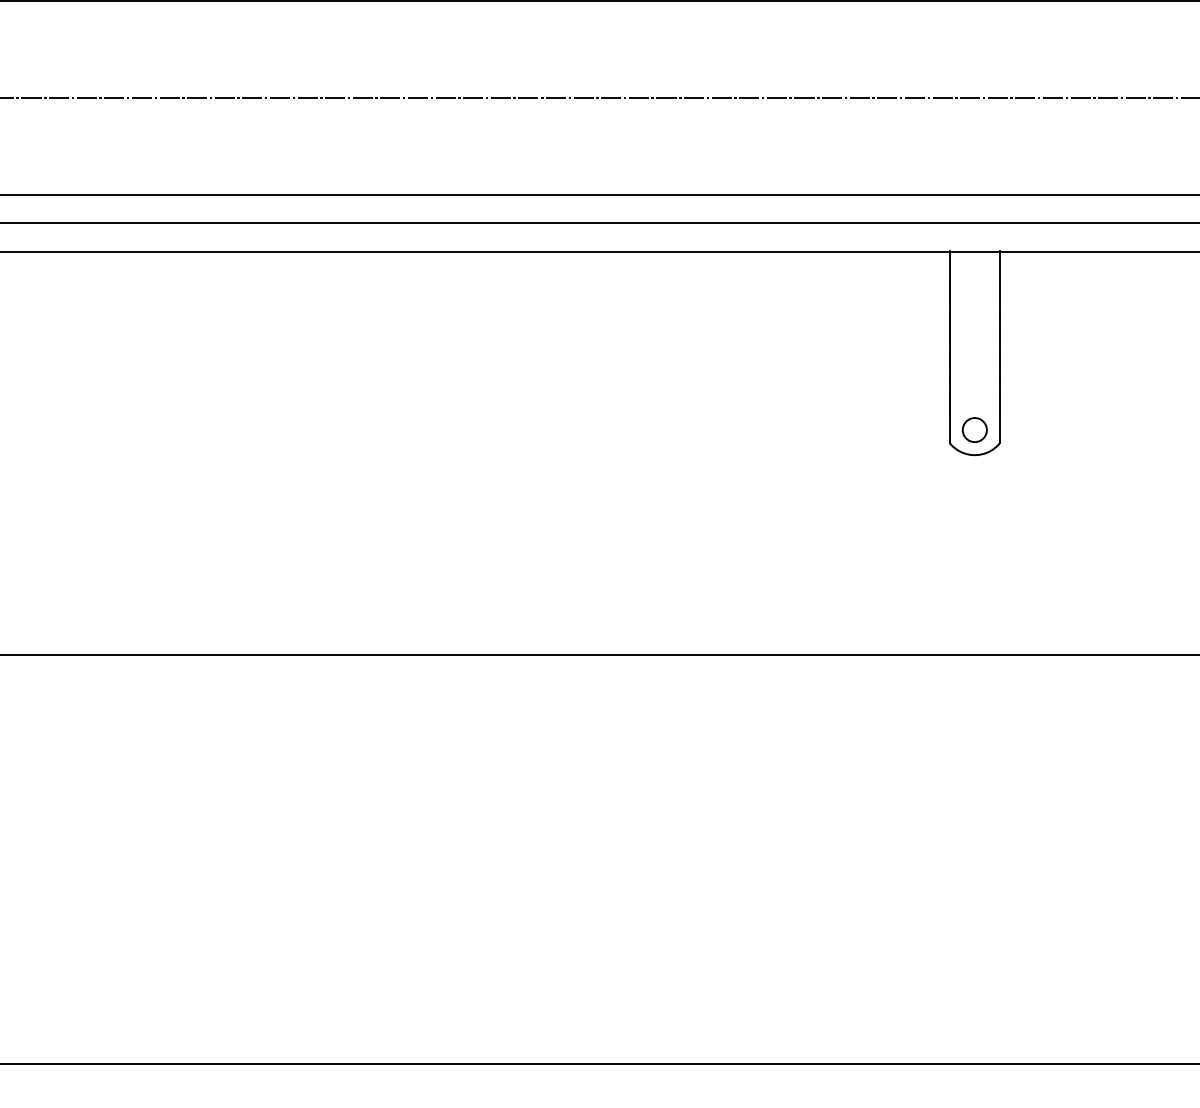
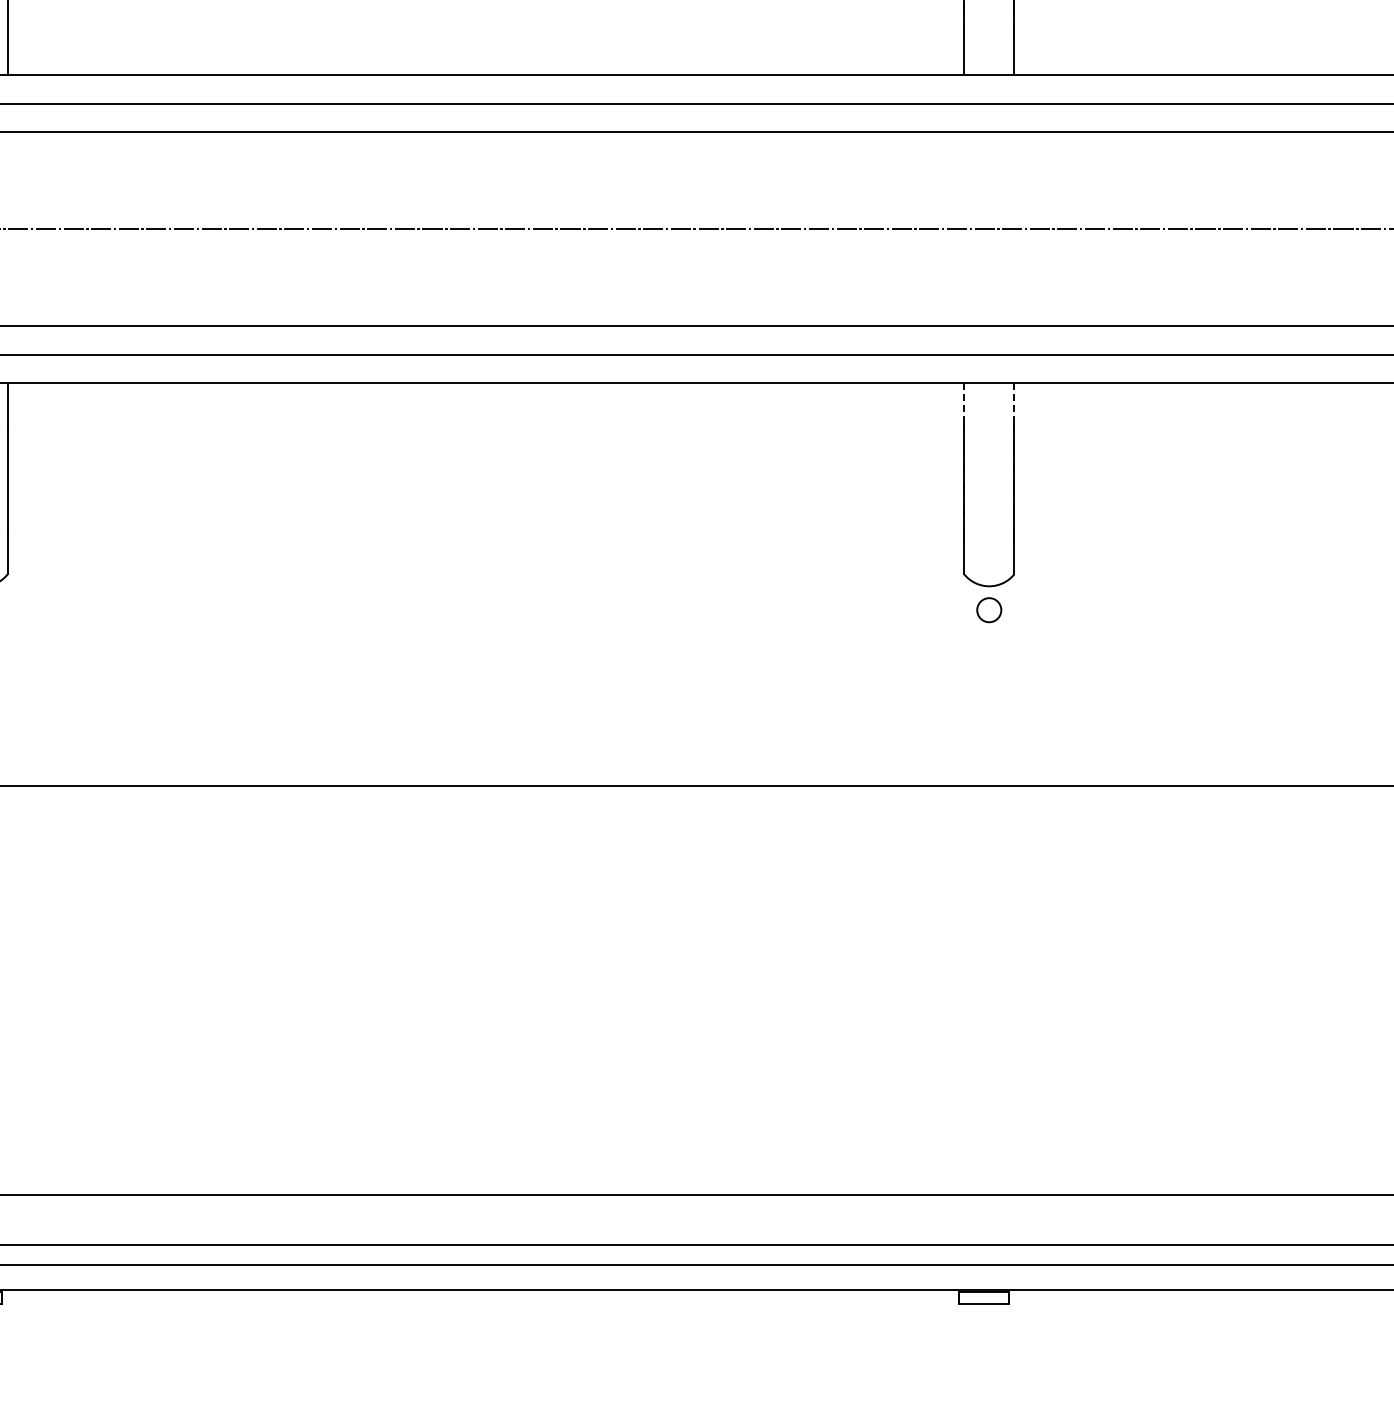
line: (950, 269) -> (964, 400), solid -> dashed
line: (1000, 269) -> (1014, 400), solid -> dashed
circle: (975, 430) -> (989, 610), moved

